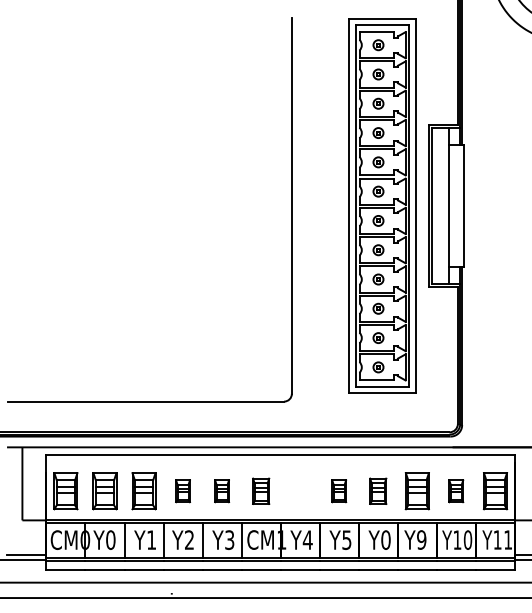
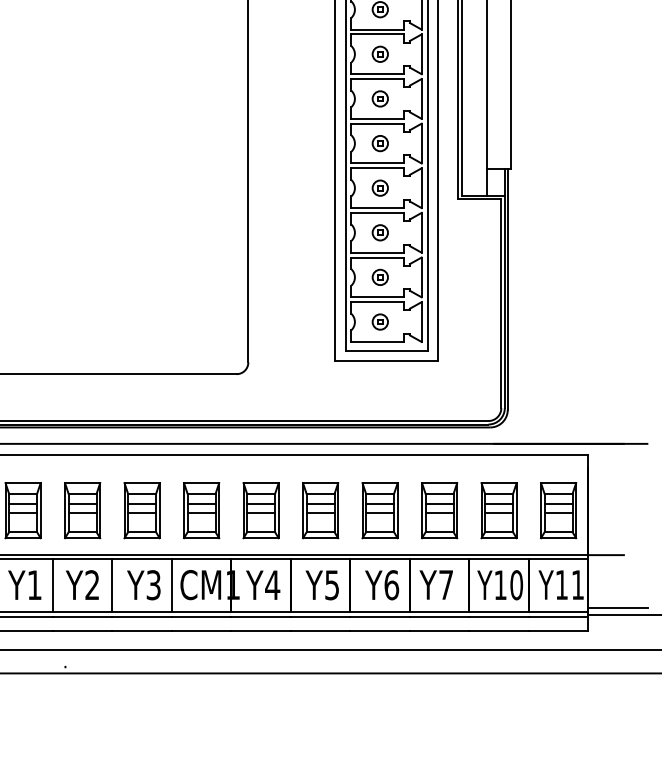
part: (182, 491) -> (81, 511), size x1.67
part: (221, 491) -> (141, 511), size x1.67
part: (260, 491) -> (200, 511), size x1.43
part: (299, 491) -> (259, 511), added
part: (338, 491) -> (319, 511), size x1.67
part: (377, 491) -> (378, 511), size x1.43
part: (455, 491) -> (497, 511), size x1.67
text: (385, 539) -> (390, 584), Y0 -> Y6
text: (421, 539) -> (445, 584), Y9 -> Y7

